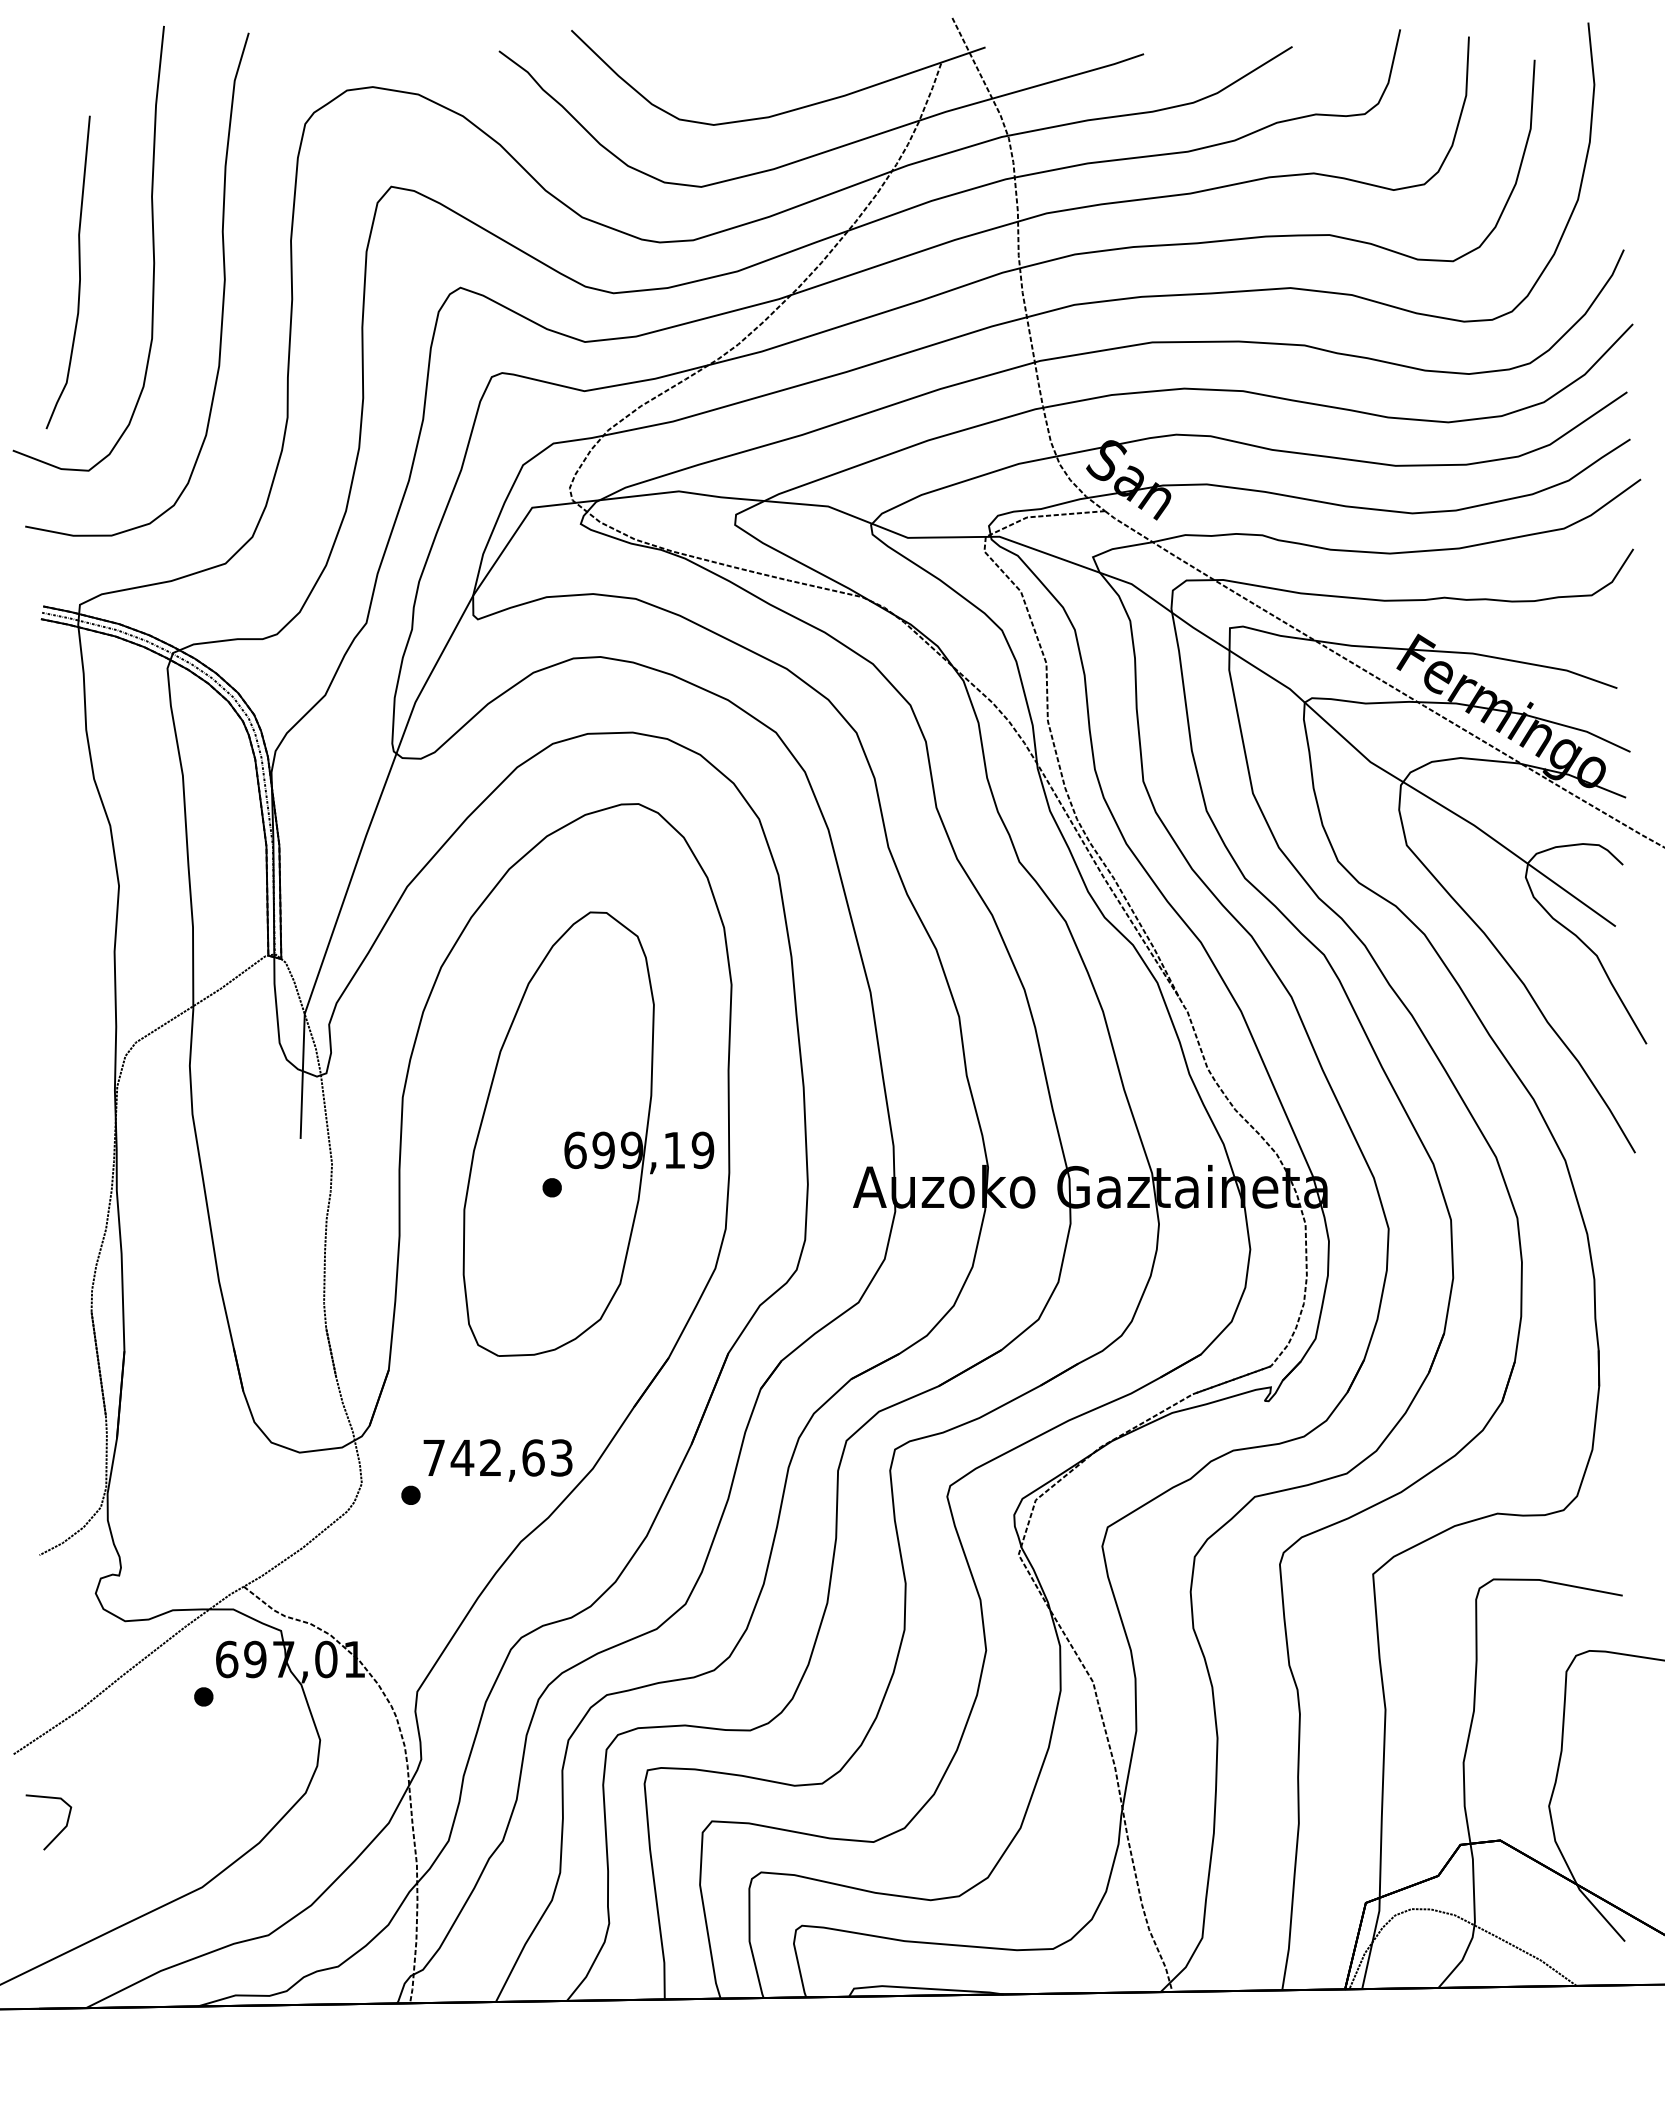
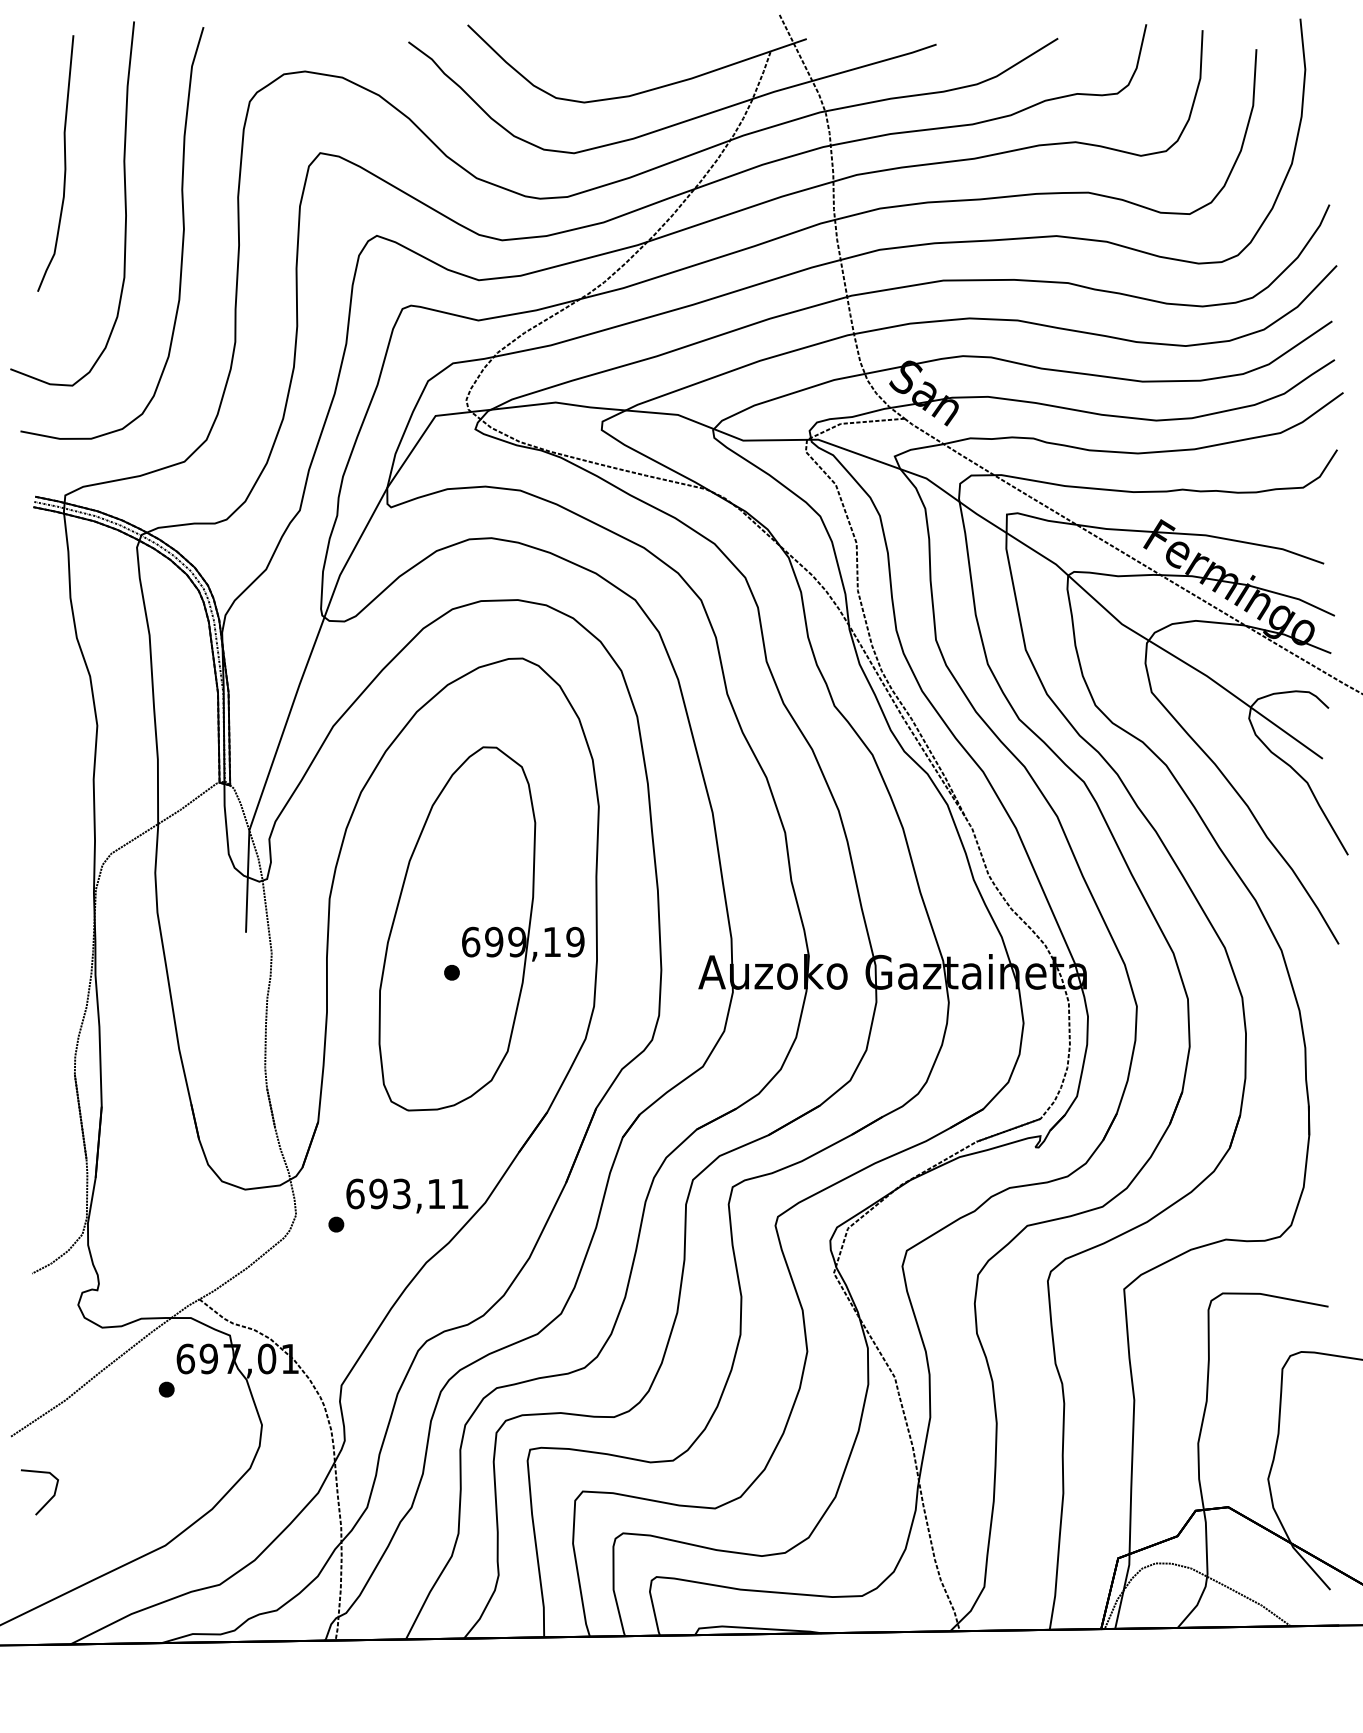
part: (79, 272) -> (64, 163), moved
text: (497, 1457) -> (407, 1193), 742,63 -> 693,11

